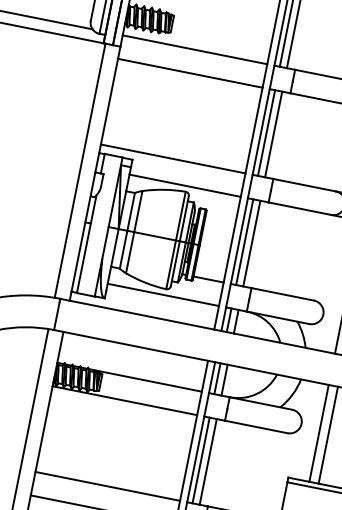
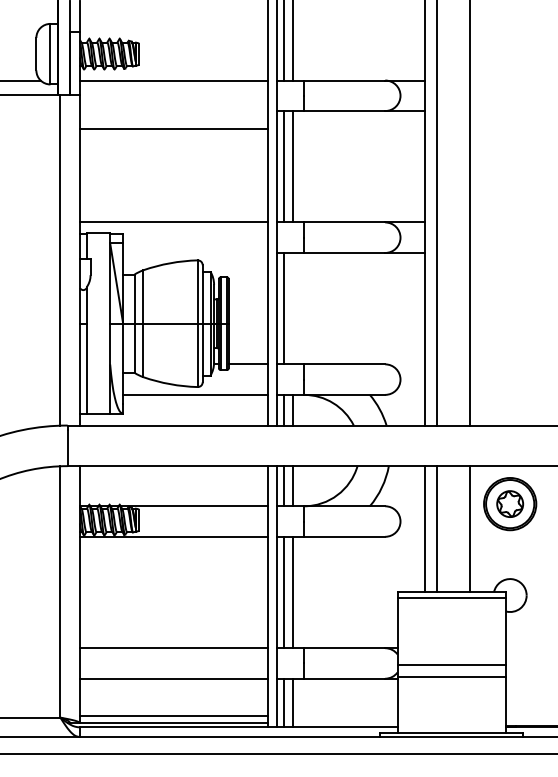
line: (189, 73) -> (173, 129), moved
line: (185, 185) -> (195, 252), removed
line: (251, 243) -> (293, 308), removed

